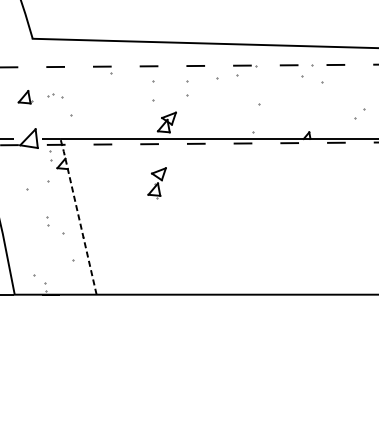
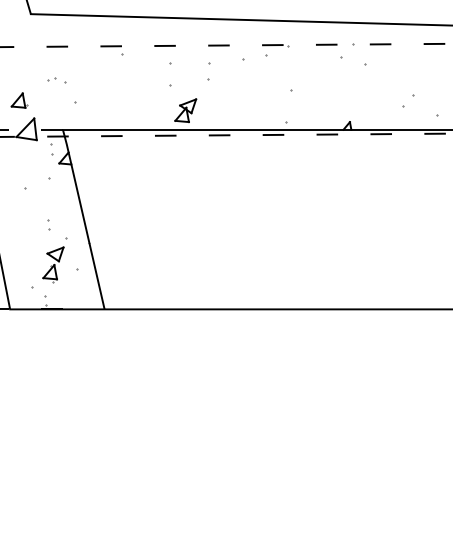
part: (25, 97) -> (19, 100), moved
part: (157, 182) -> (53, 264), moved
line: (78, 215) -> (83, 218), dashed -> solid

